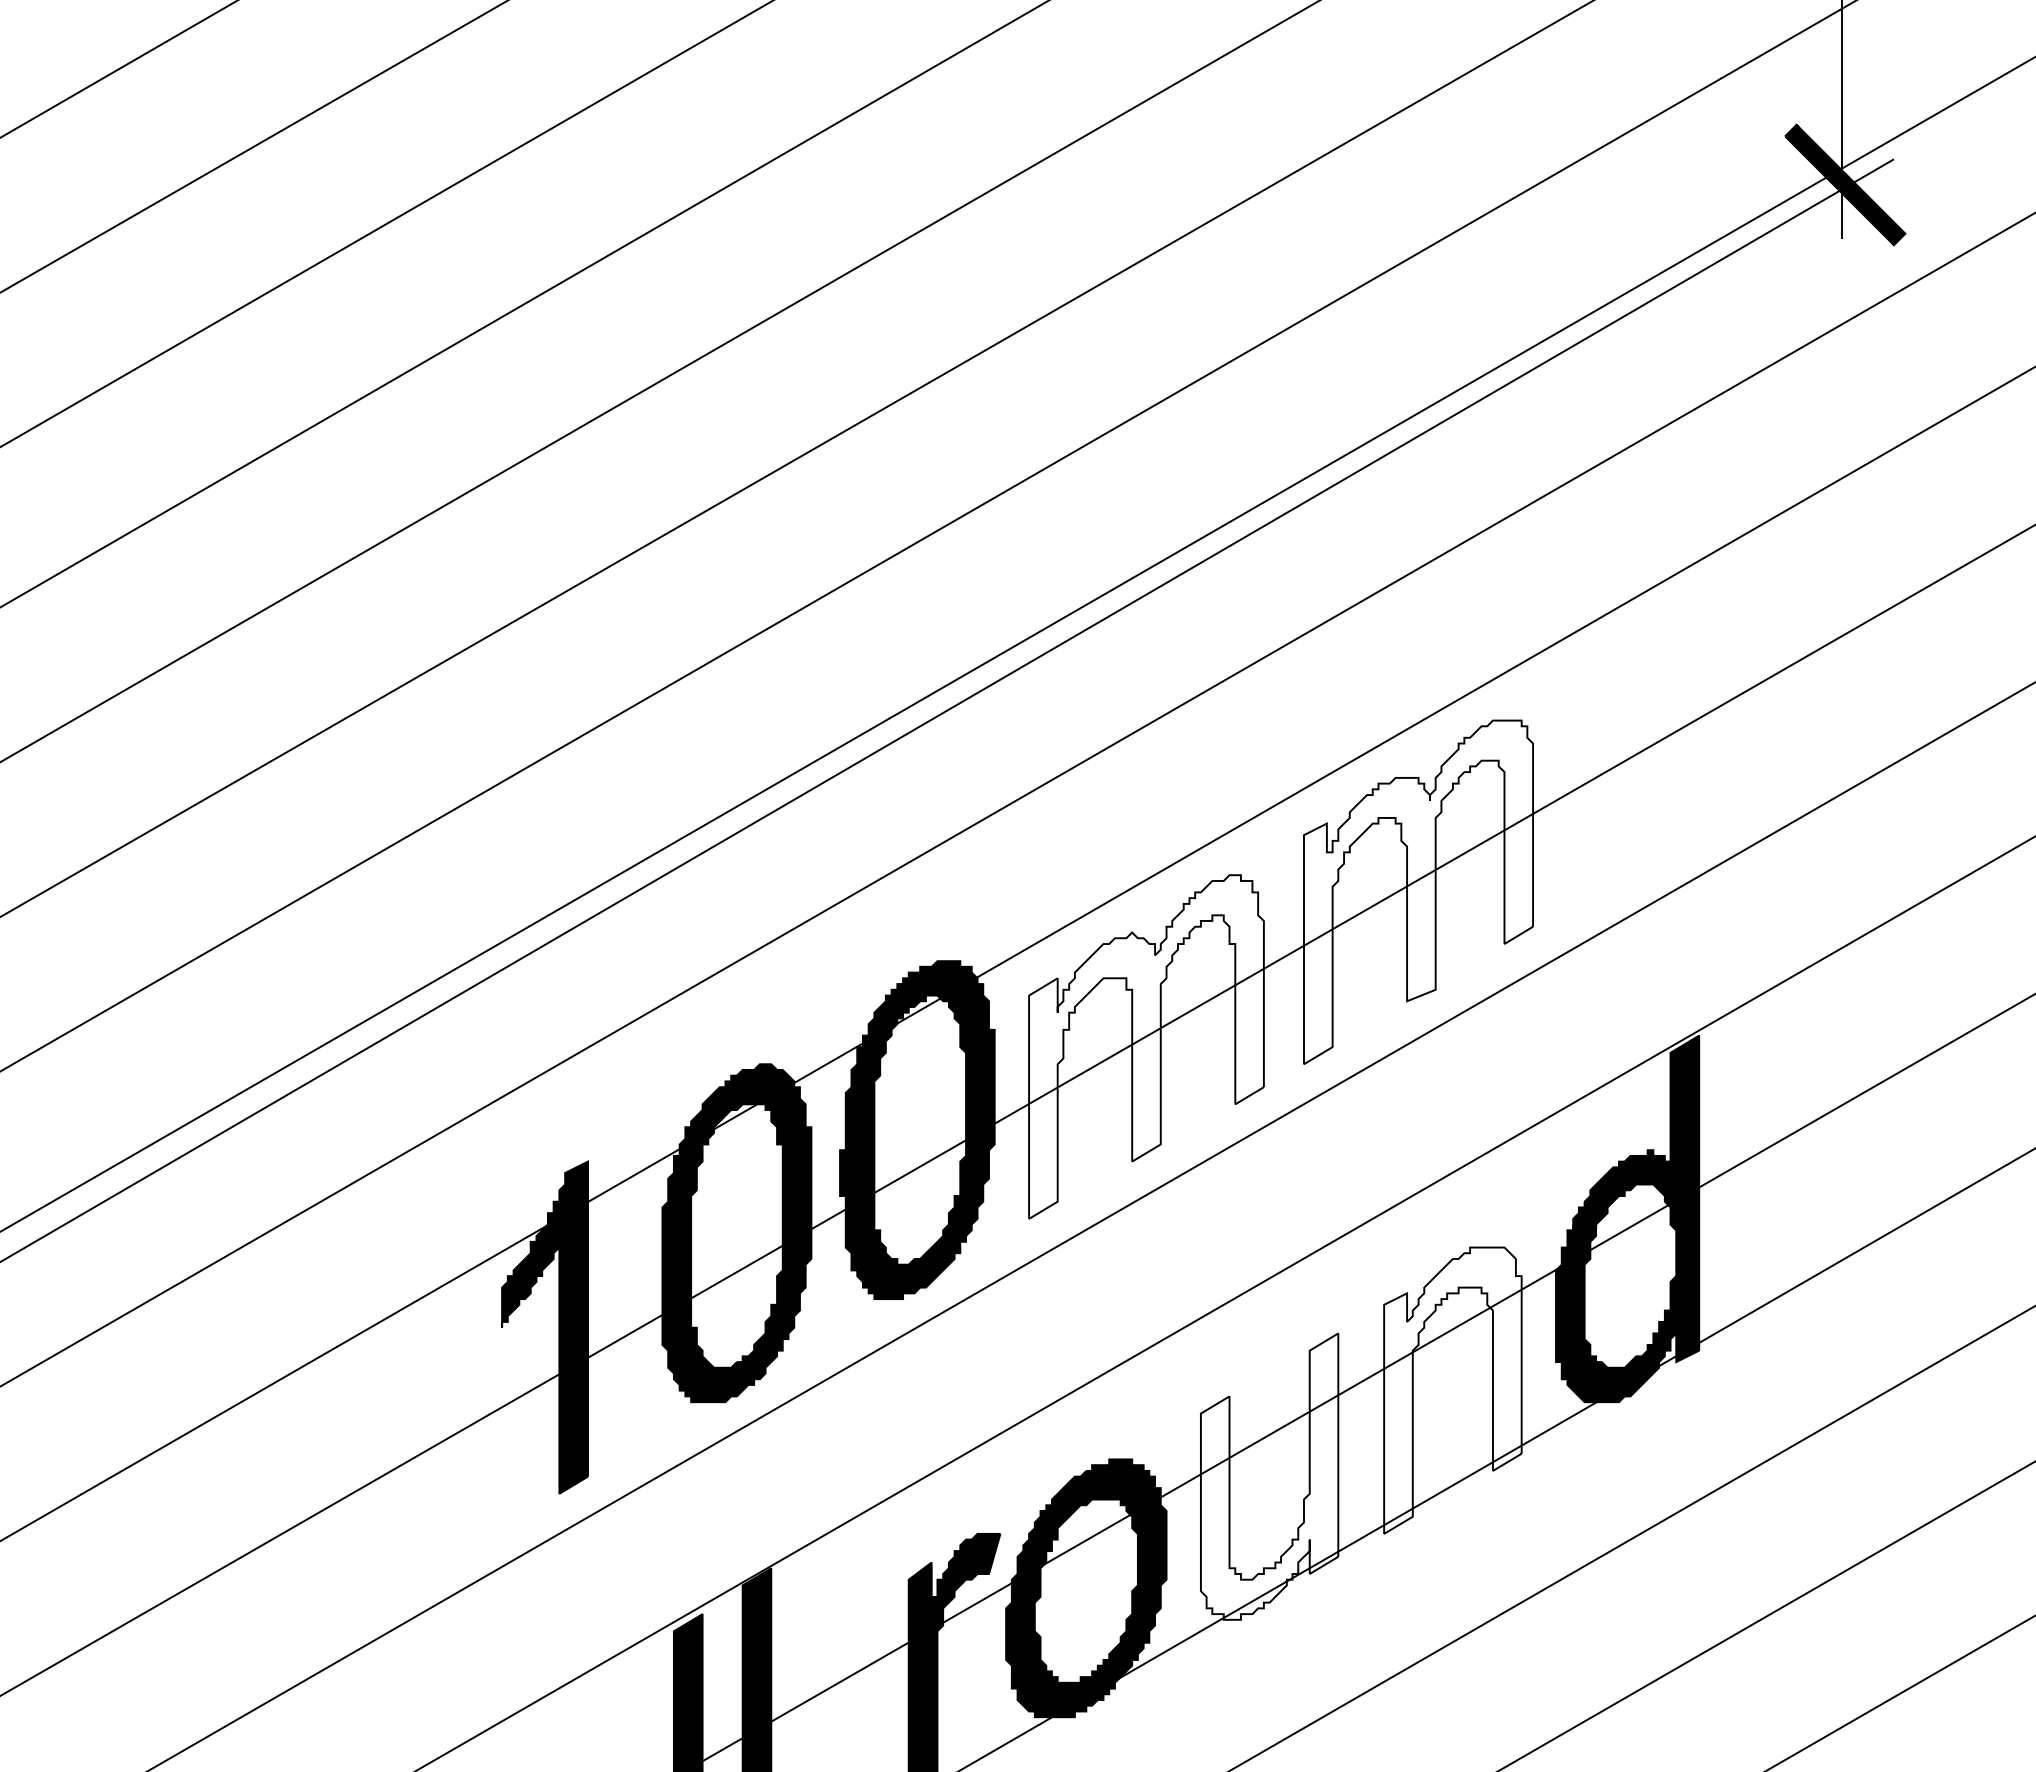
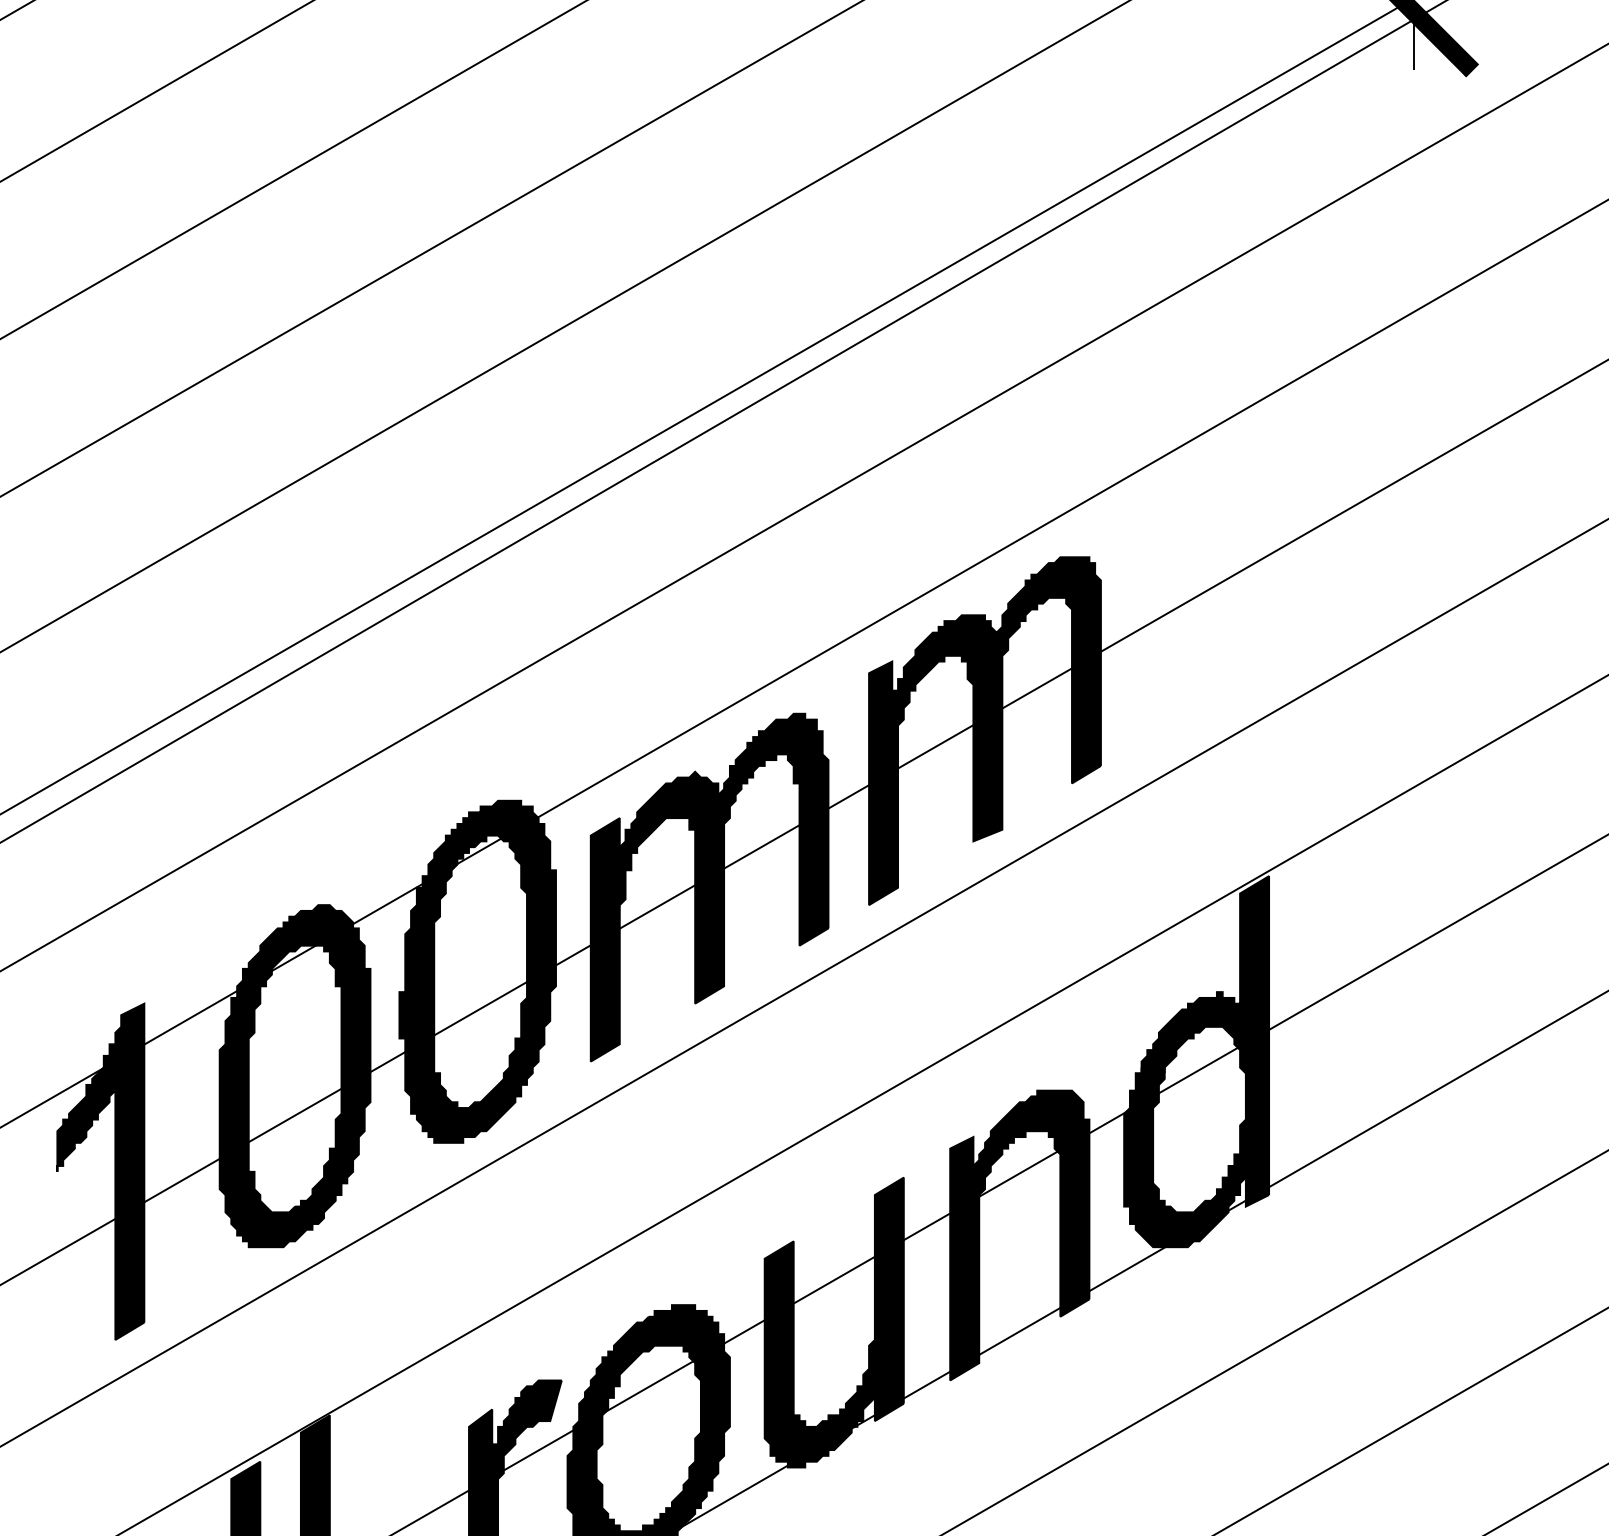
fill: (1418, 892) -> (984, 731), added
fill: (1146, 1046) -> (709, 887), added
fill: (1452, 1390) -> (1019, 1235), added
fill: (1269, 1476) -> (834, 1322), added

